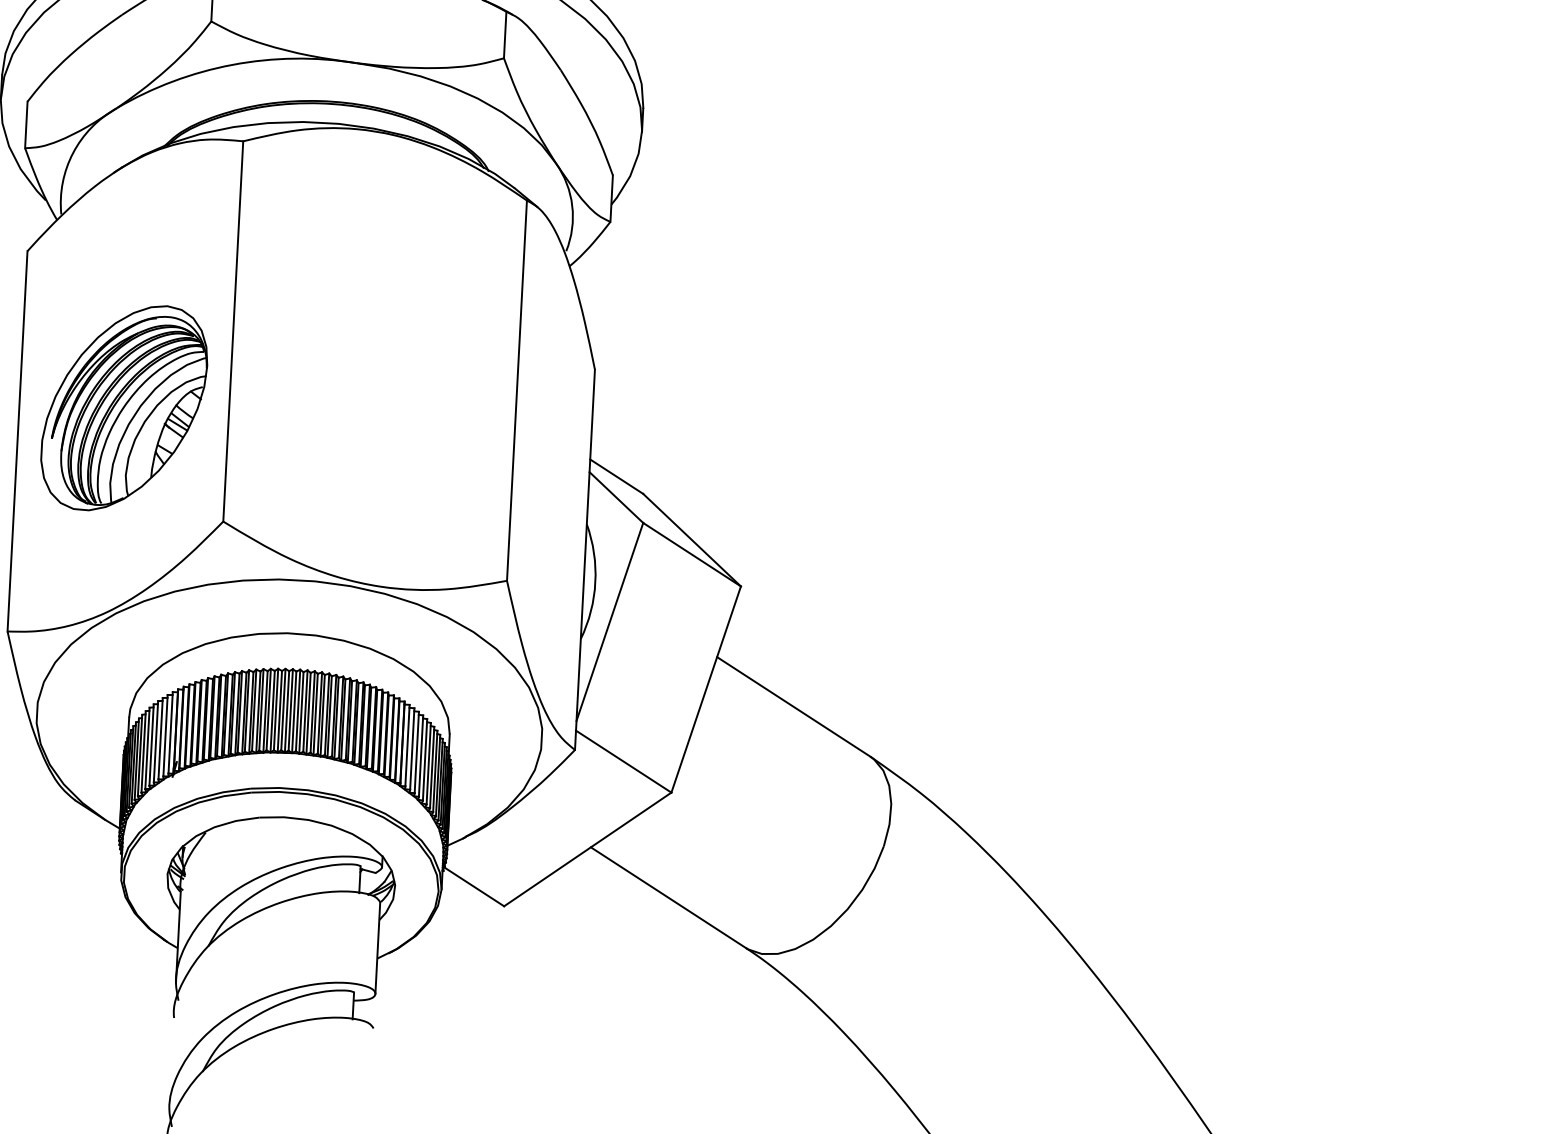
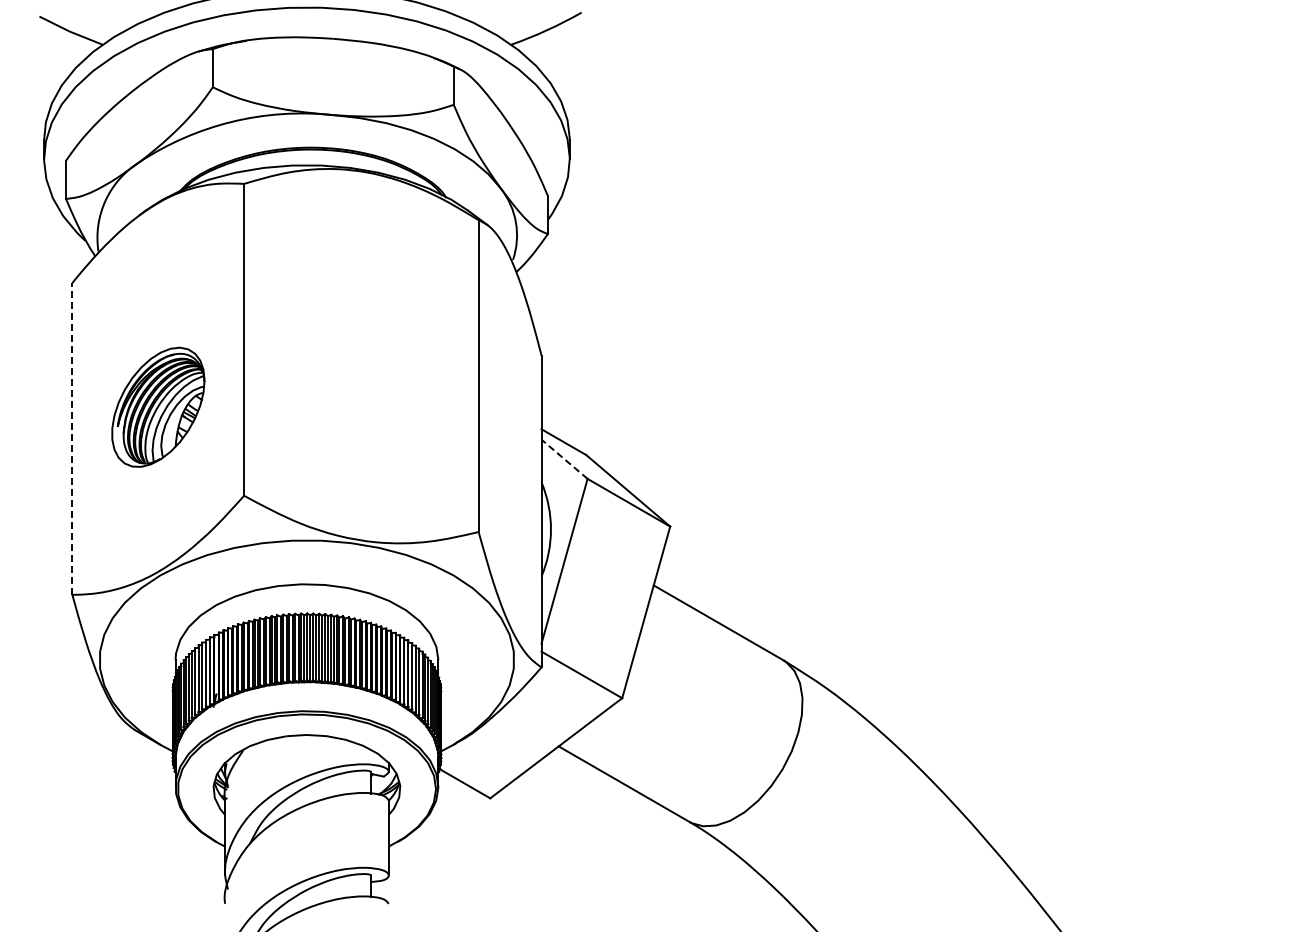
part: (124, 408) -> (158, 407), size x0.7
line: (17, 440) -> (72, 438), solid -> dashed
line: (616, 496) -> (564, 458), solid -> dashed

